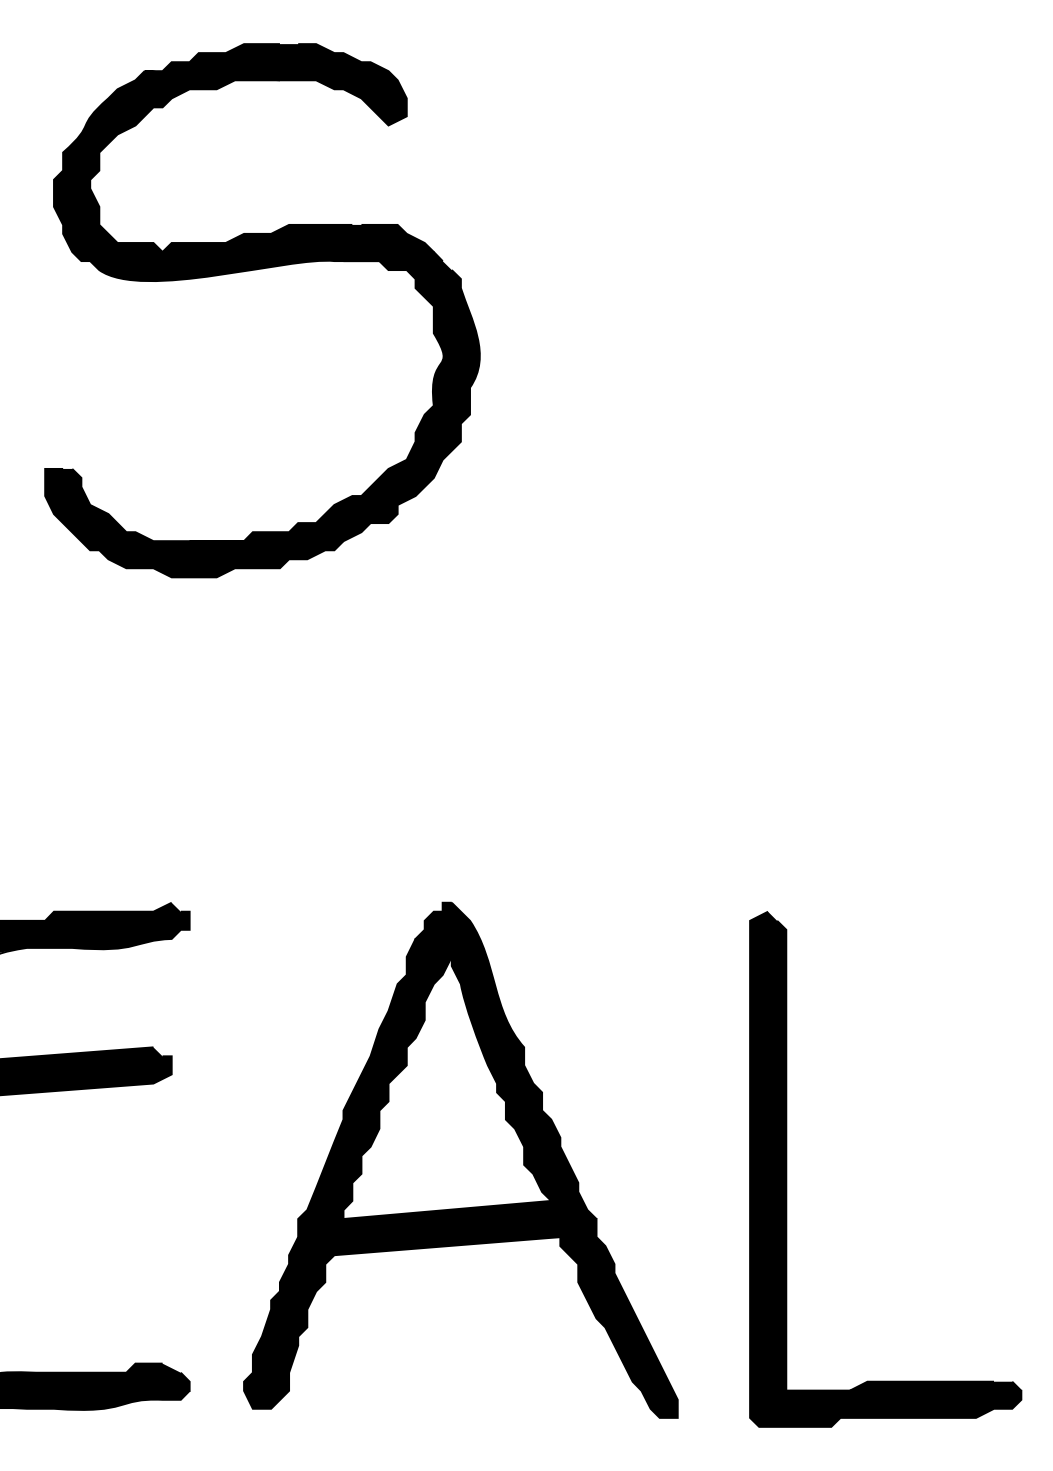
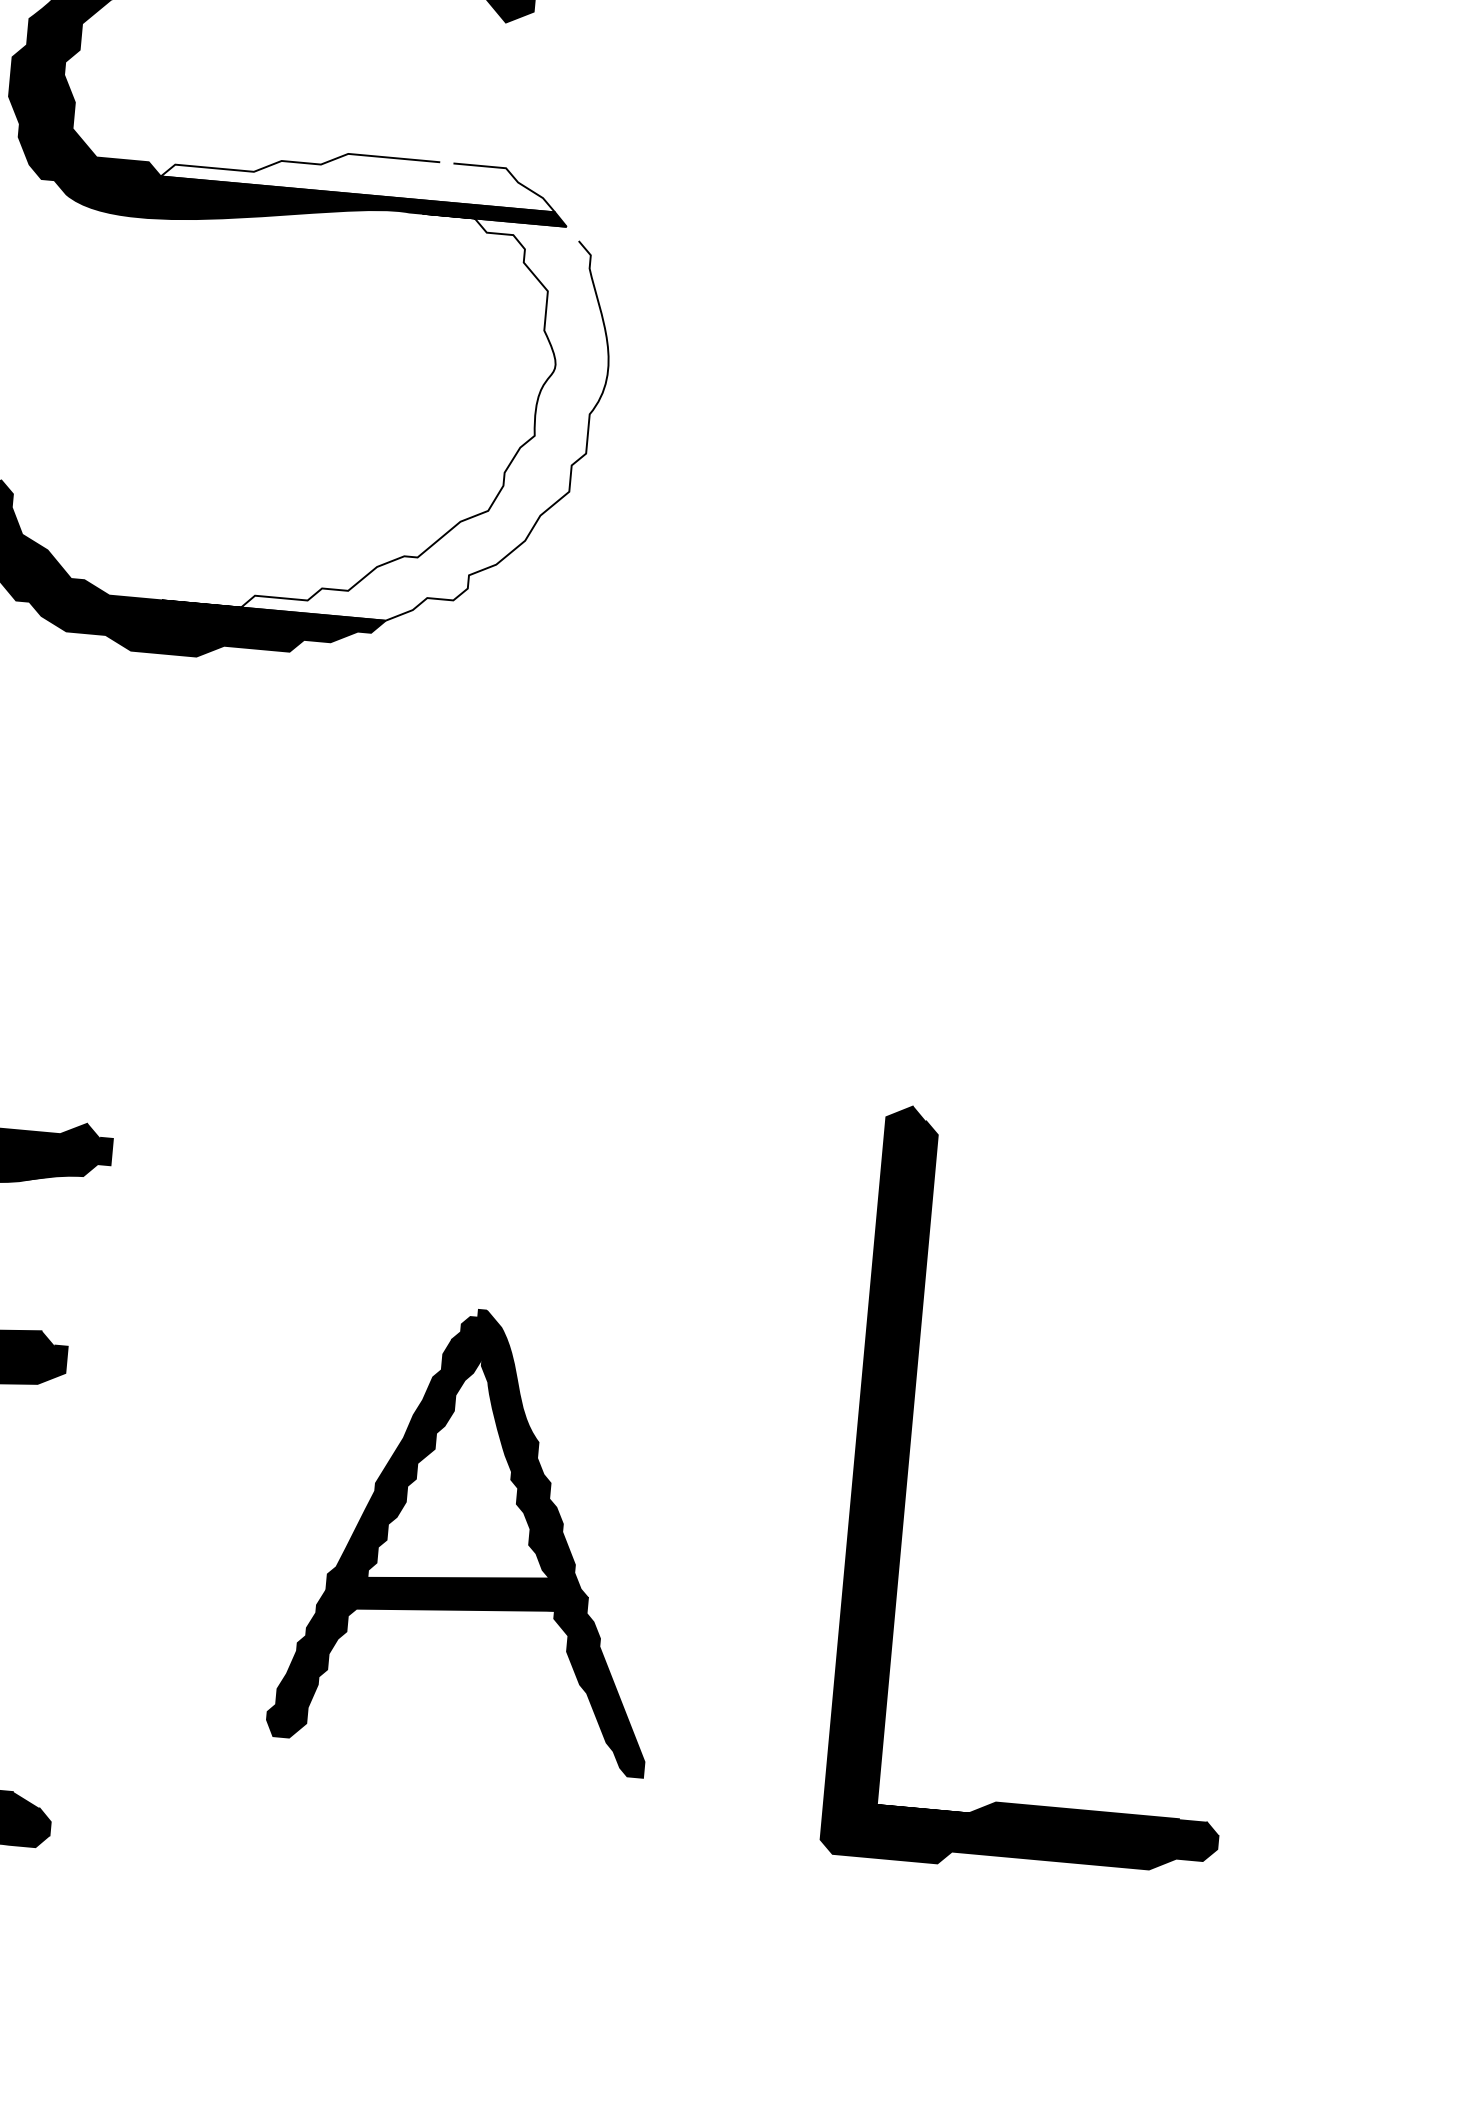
fill: (297, 237) -> (358, 173), removed
fill: (334, 401) -> (390, 416), removed
part: (460, 1159) -> (473, 1534), size x0.6
part: (787, 1169) -> (907, 1483), moved

